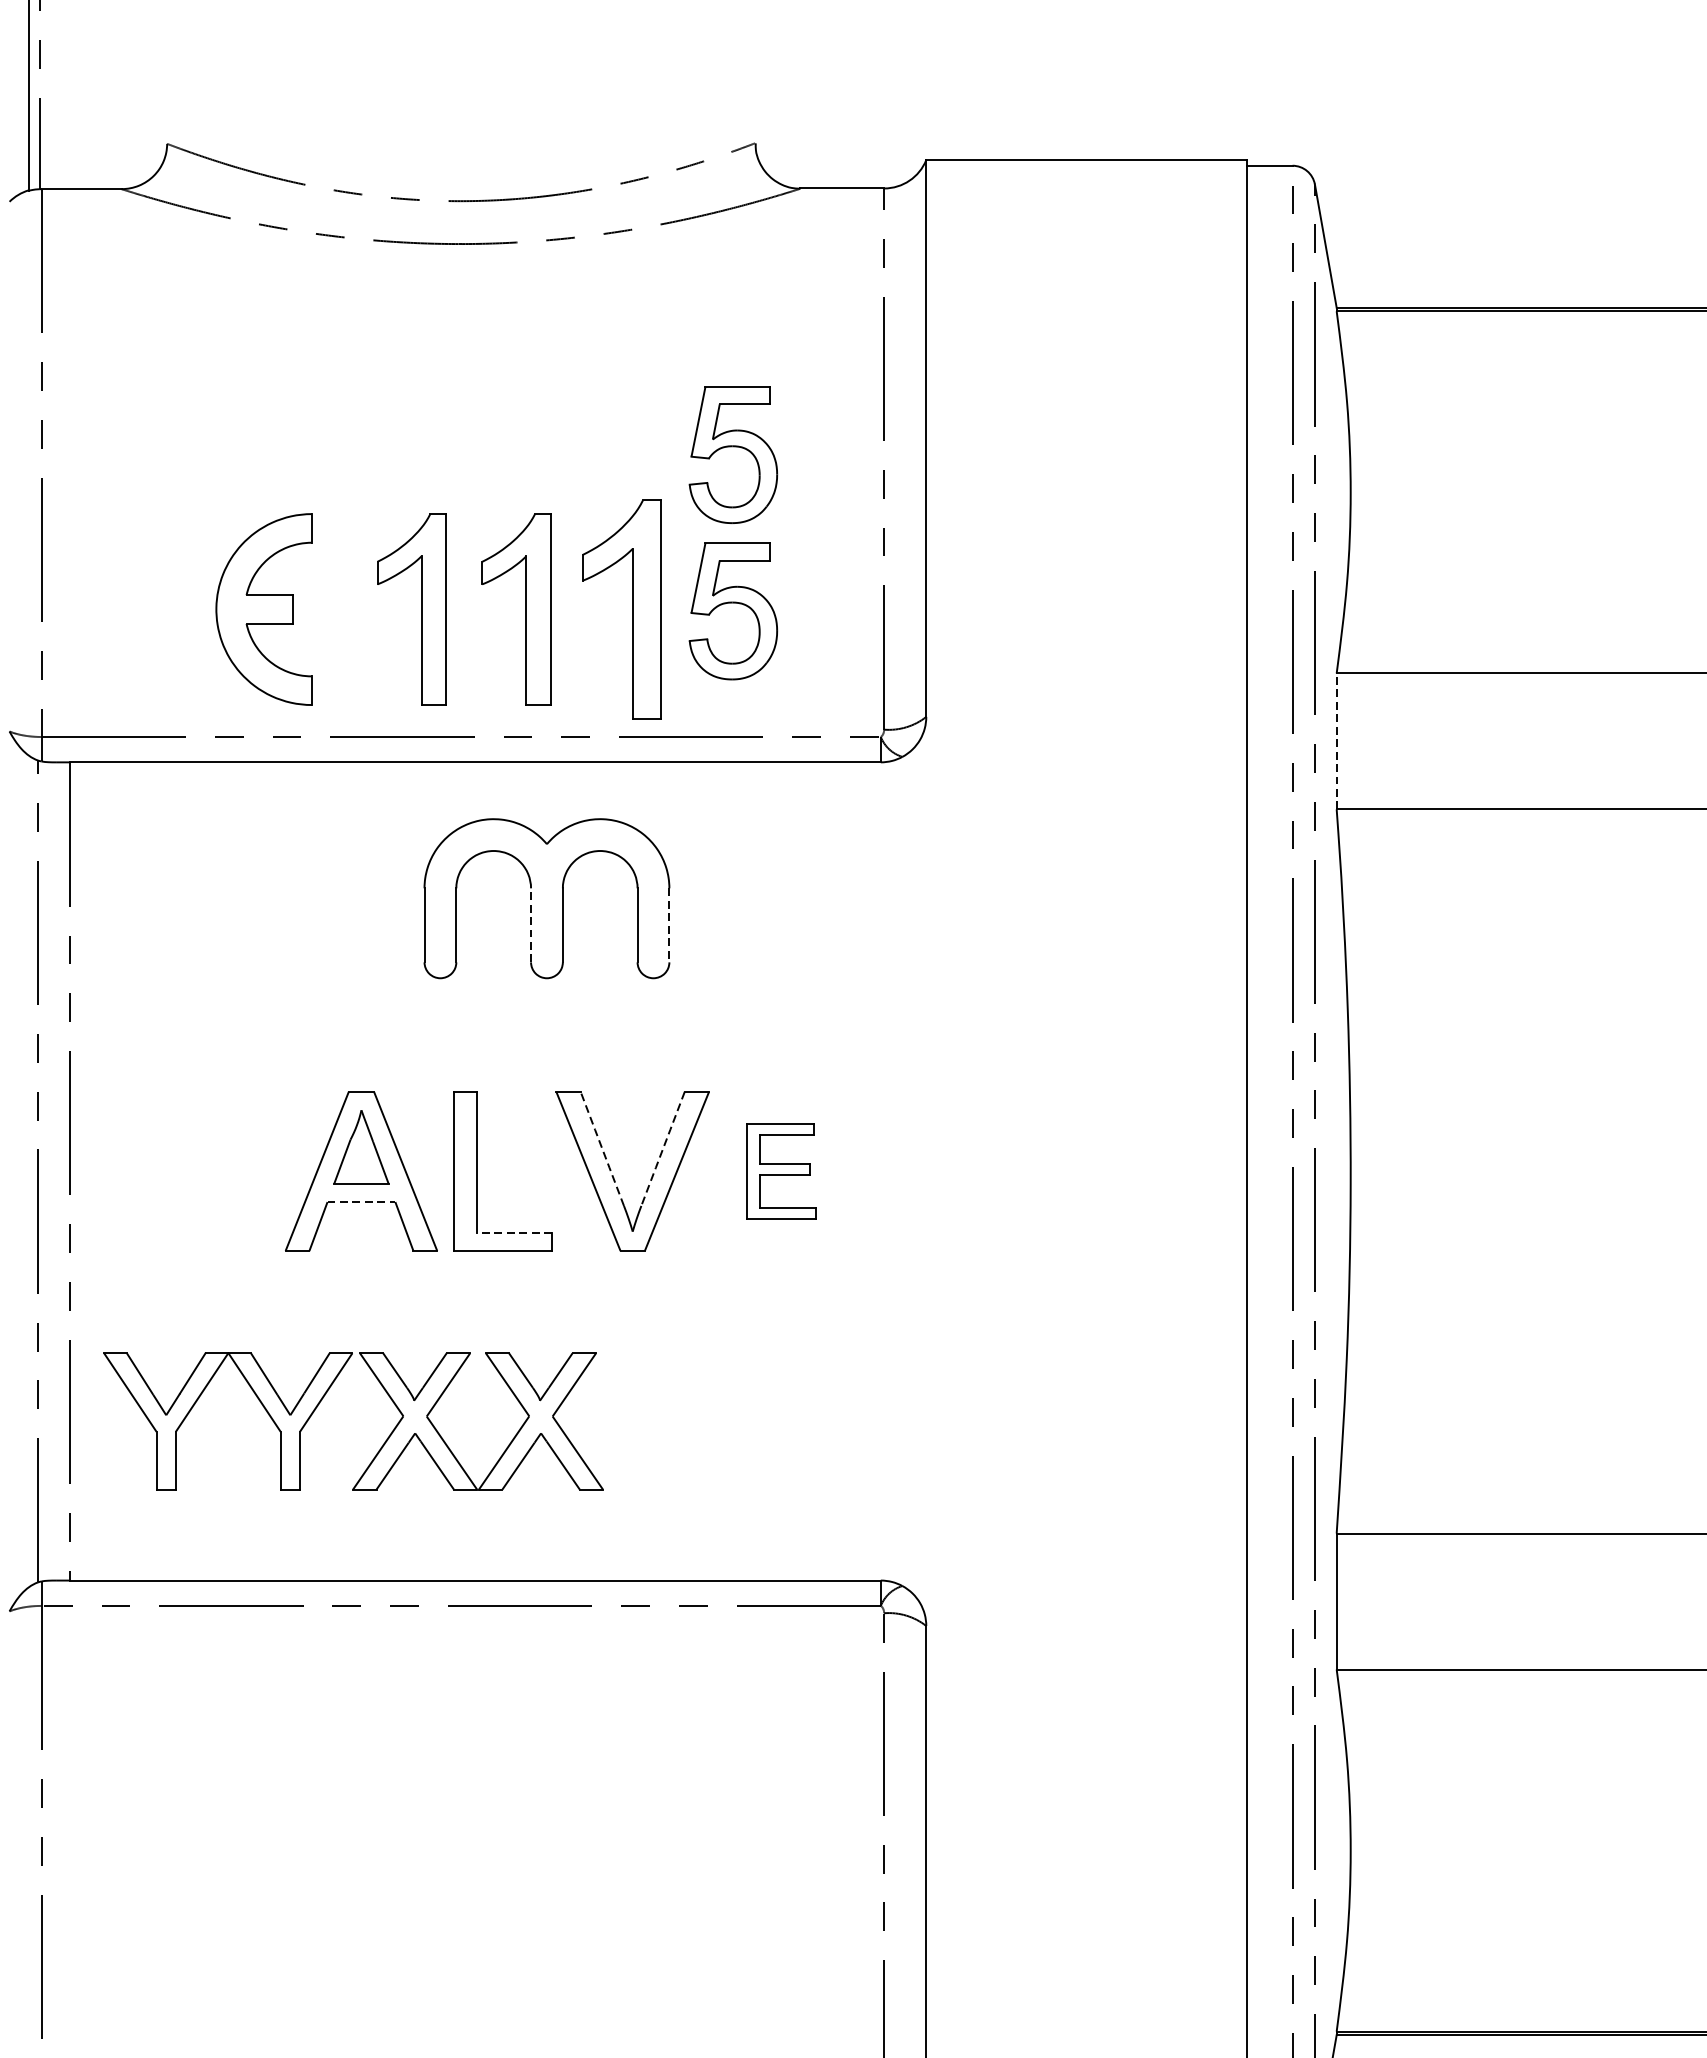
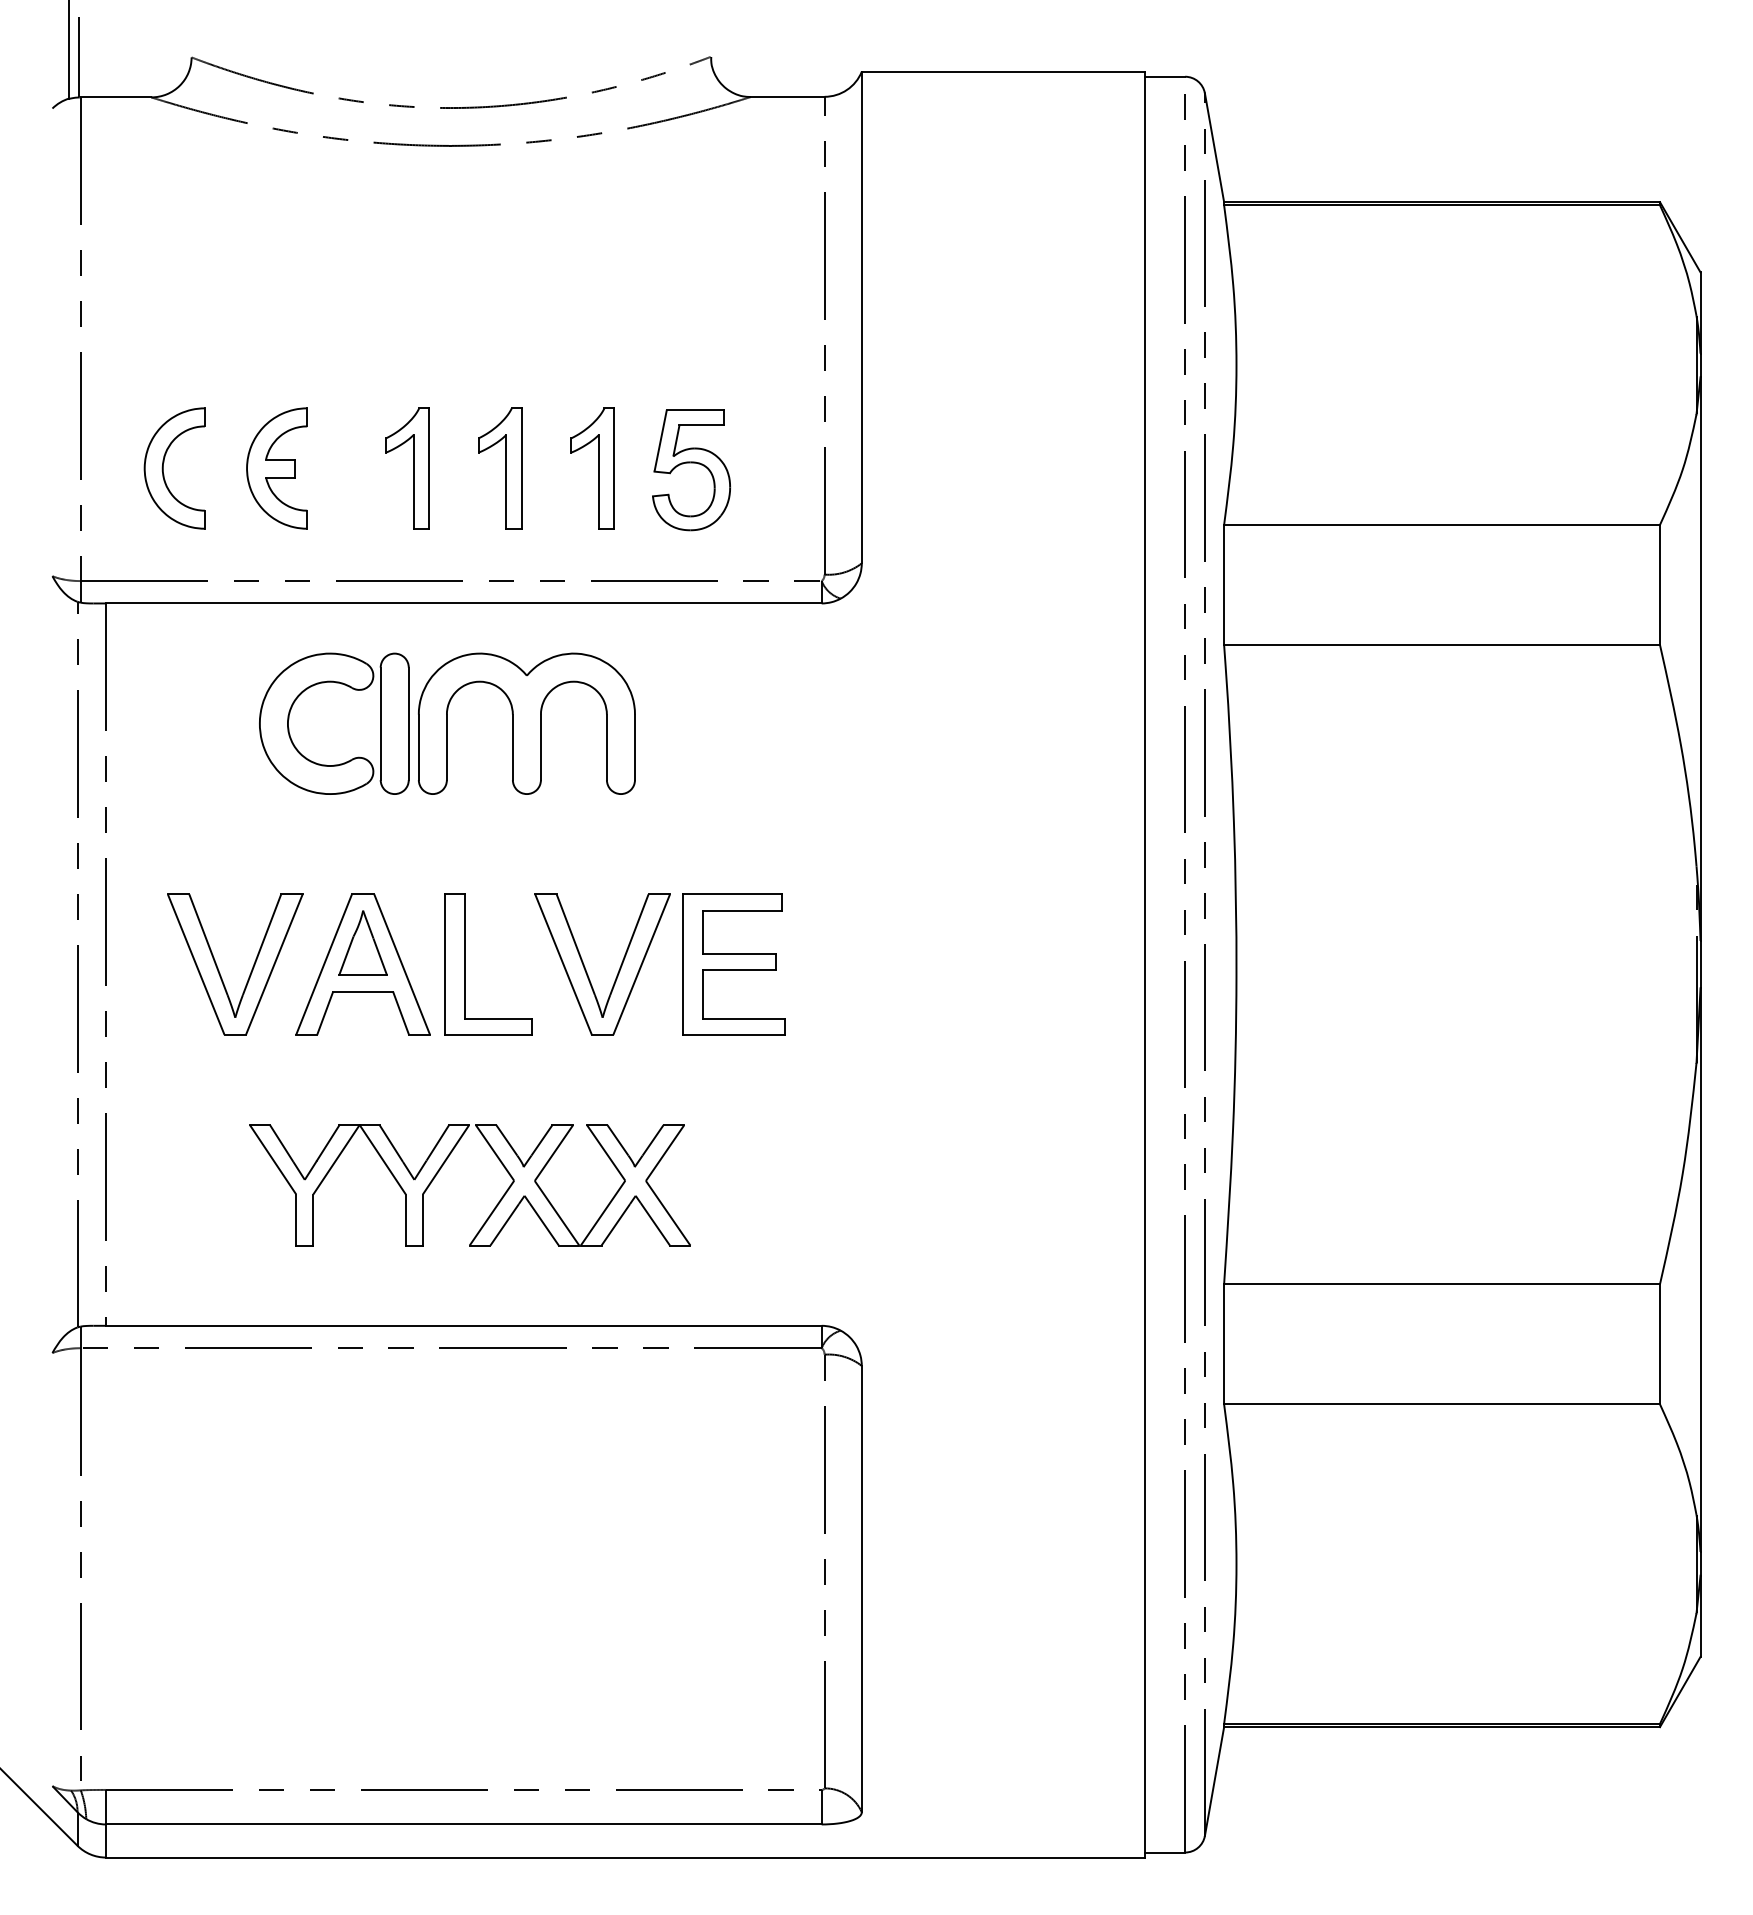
part: (733, 447) -> (691, 325), removed
part: (135, 609) -> (163, 468), added
part: (263, 609) -> (276, 468), size x0.71
part: (411, 609) -> (407, 468), size x0.71
part: (517, 609) -> (500, 468), size x0.71
part: (621, 609) -> (592, 468), size x0.62
line: (1337, 740) -> (1224, 584), dashed -> solid
part: (349, 859) -> (352, 689), added
line: (530, 925) -> (512, 747), dashed -> solid
line: (669, 925) -> (635, 747), dashed -> solid
line: (601, 1148) -> (575, 944), dashed -> solid
line: (663, 1148) -> (629, 944), dashed -> solid
part: (780, 1171) -> (733, 964), size x1.67
part: (233, 1179) -> (250, 971), added
line: (361, 1201) -> (363, 991), dashed -> solid
line: (513, 1232) -> (497, 1018), dashed -> solid
part: (322, 1401) -> (442, 1167), moved

